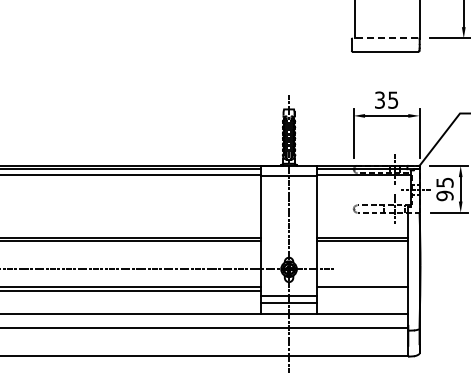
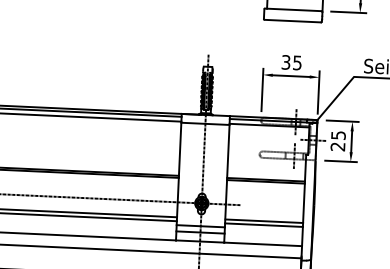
line: (385, 38) -> (293, 9), dashed -> solid
text: (444, 195) -> (337, 146), 95 -> 25
line: (362, 291) -> (263, 225), added

